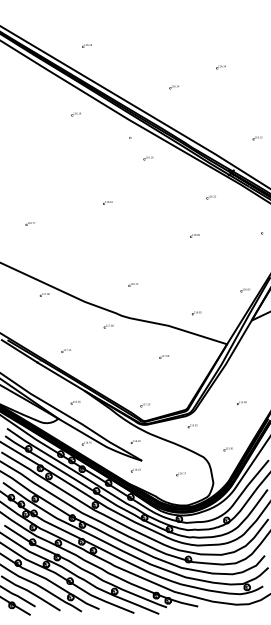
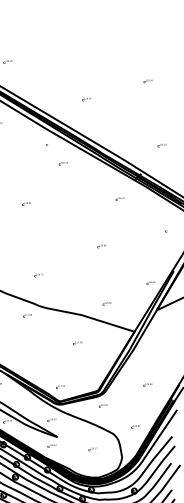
part: (220, 67) -> (147, 81), moved
part: (194, 235) -> (101, 246), moved
part: (133, 284) -> (39, 274), moved

